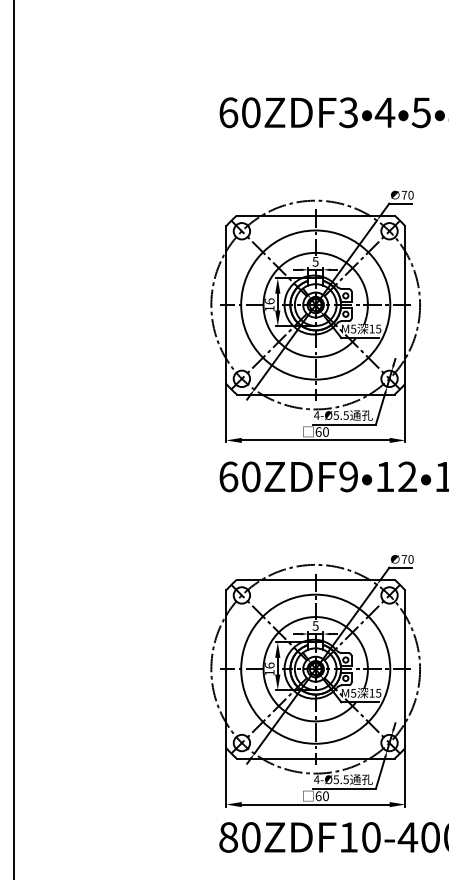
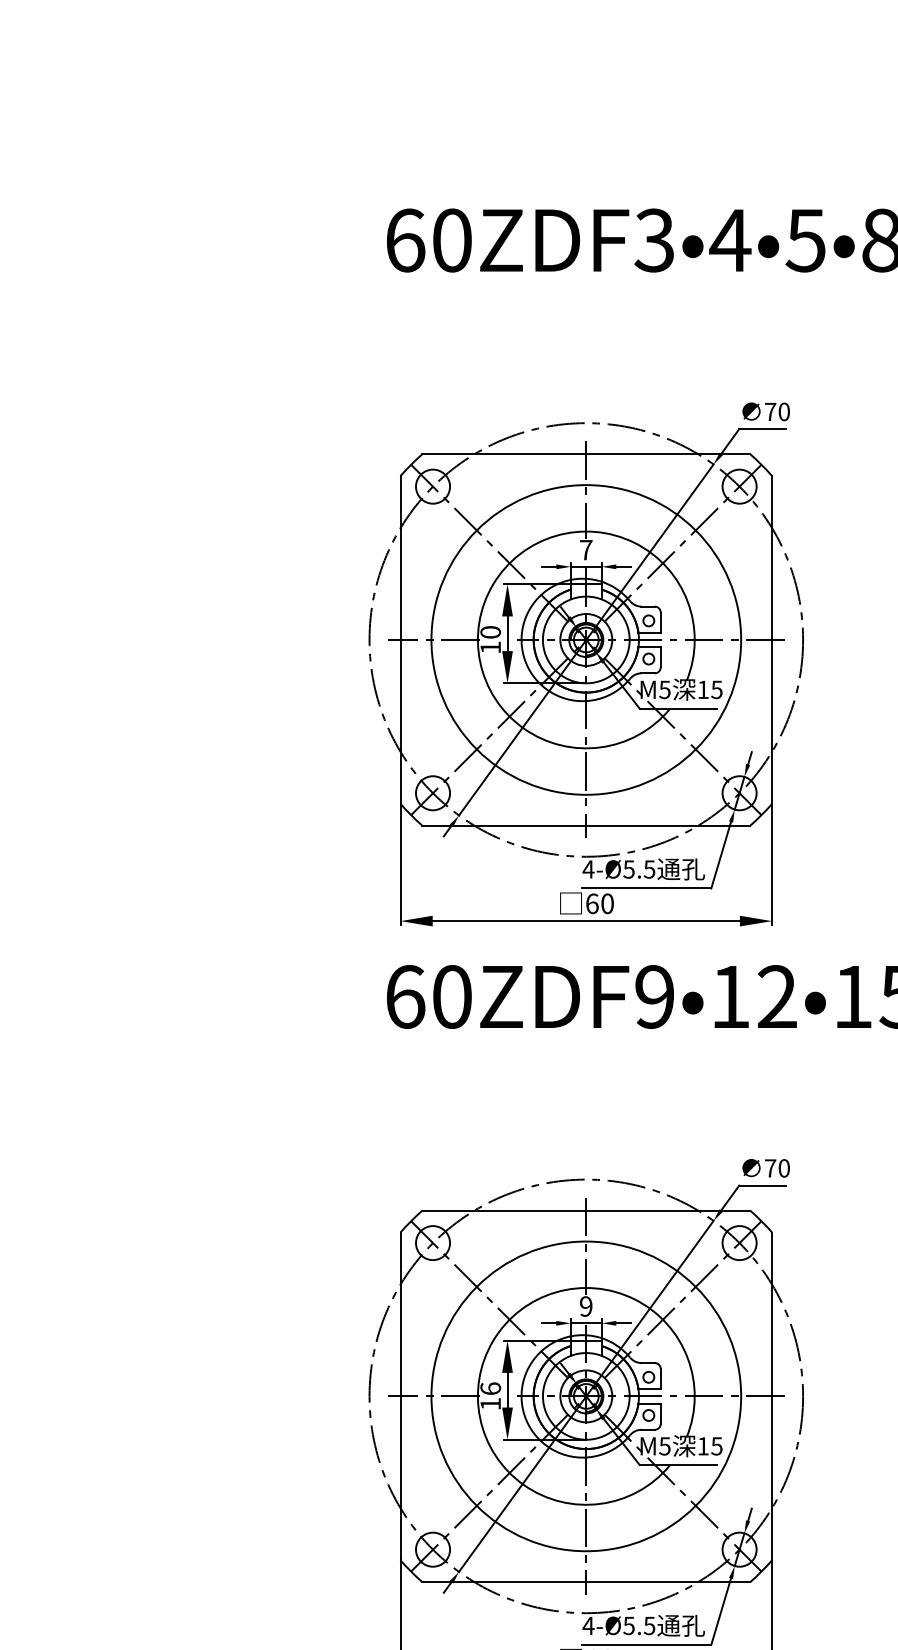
text: (315, 261) -> (585, 549), 5 -> 7
text: (269, 301) -> (490, 632), 16 -> 10
text: (315, 625) -> (585, 1305), 5 -> 9

